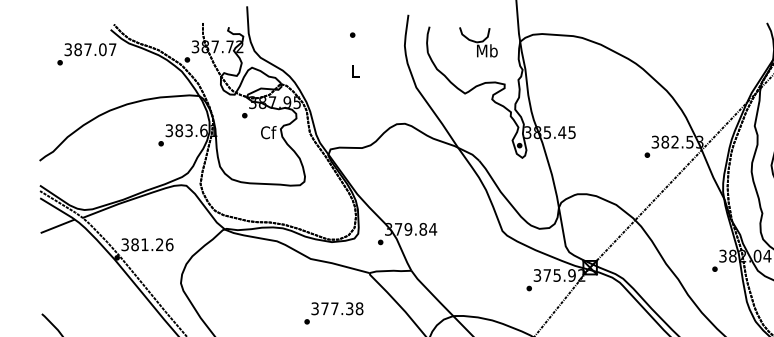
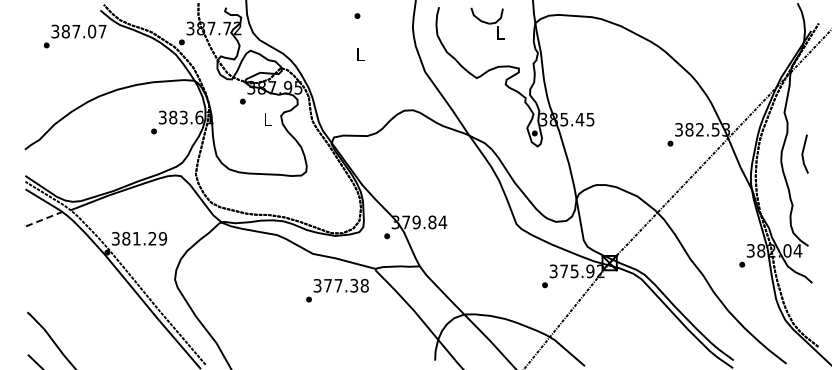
text: (487, 50) -> (500, 32), Mb -> L
text: (268, 132) -> (268, 119), Cf -> L
line: (58, 226) -> (44, 219), solid -> dashed
text: (169, 244) -> (162, 238), 381.26 -> 381.29
text: (333, 313) -> (337, 290), moved

